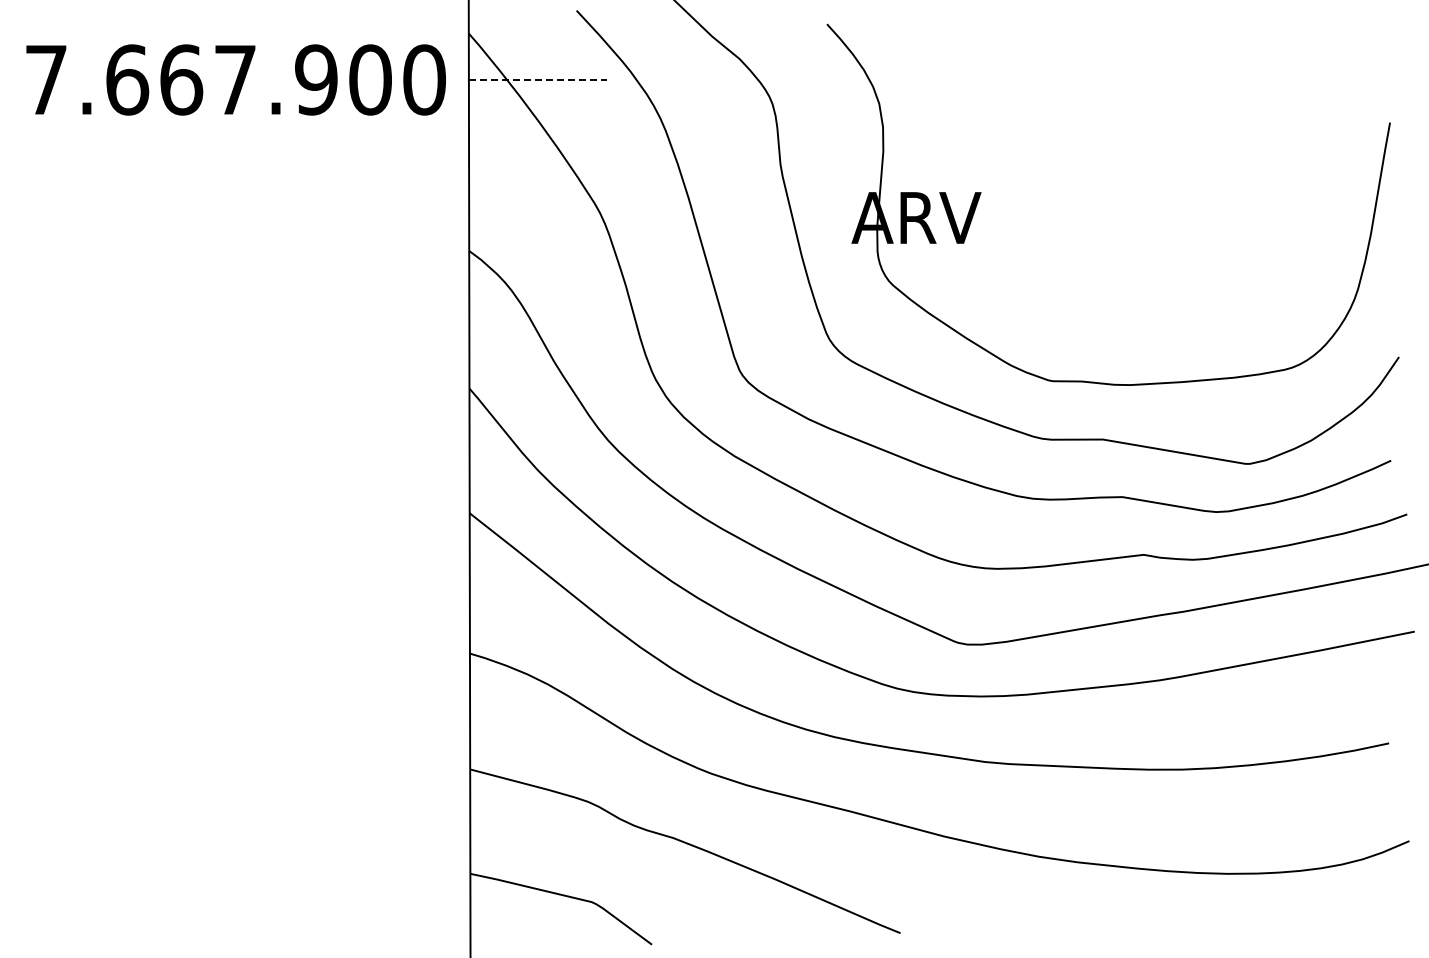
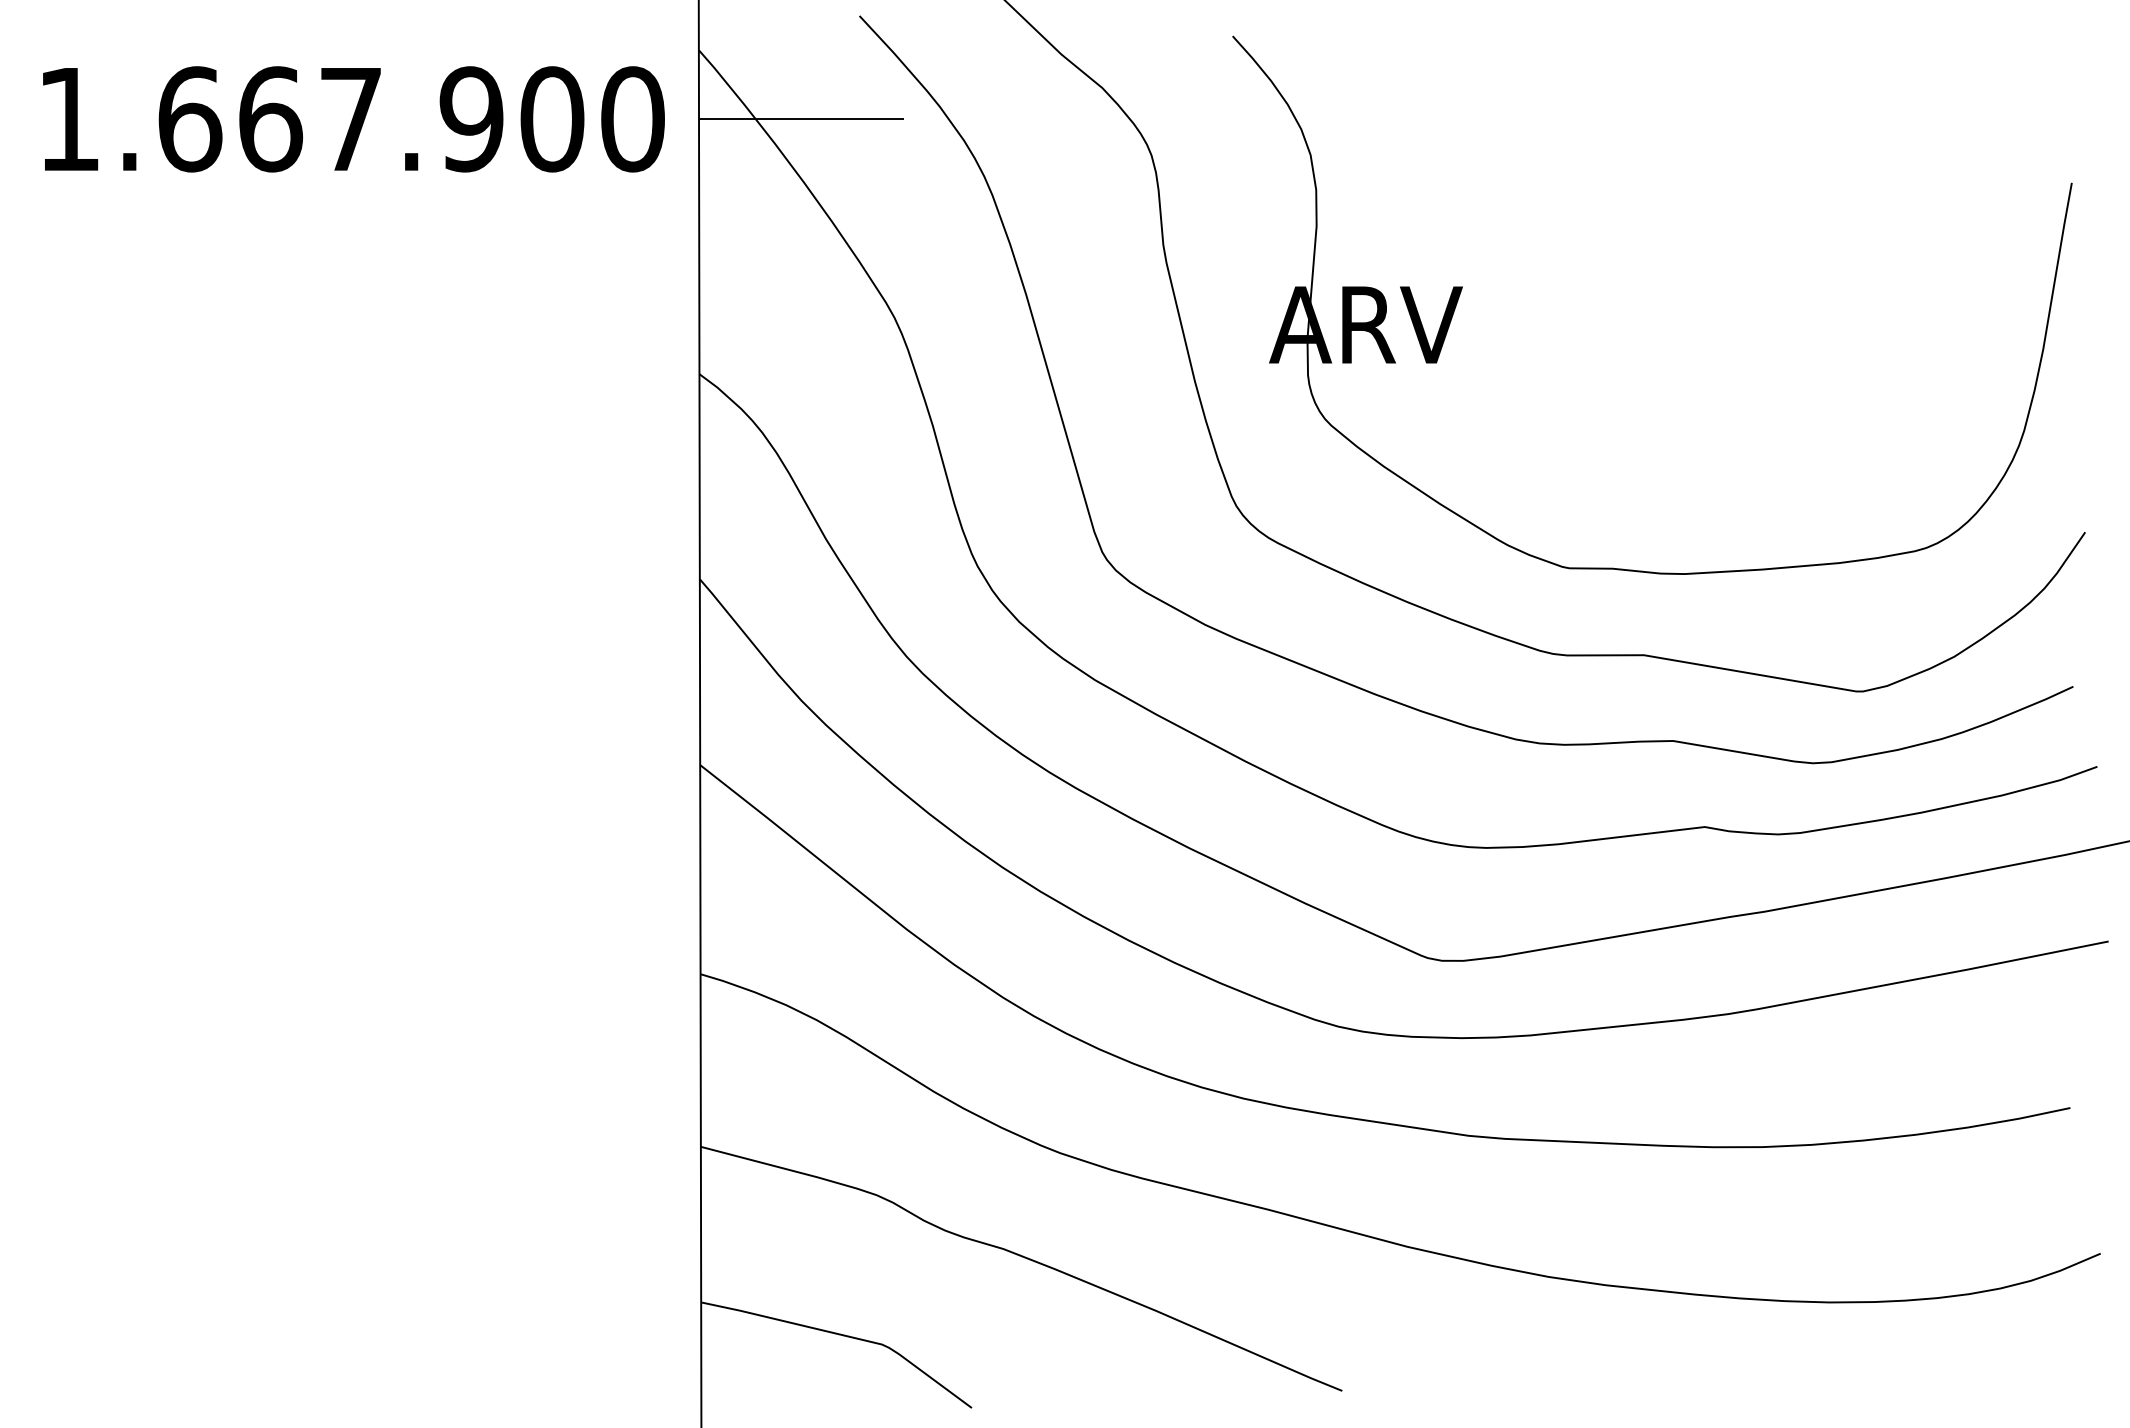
text: (46, 79) -> (69, 118), 7.667.900 -> 1.667.900
line: (537, 79) -> (801, 118), dashed -> solid

